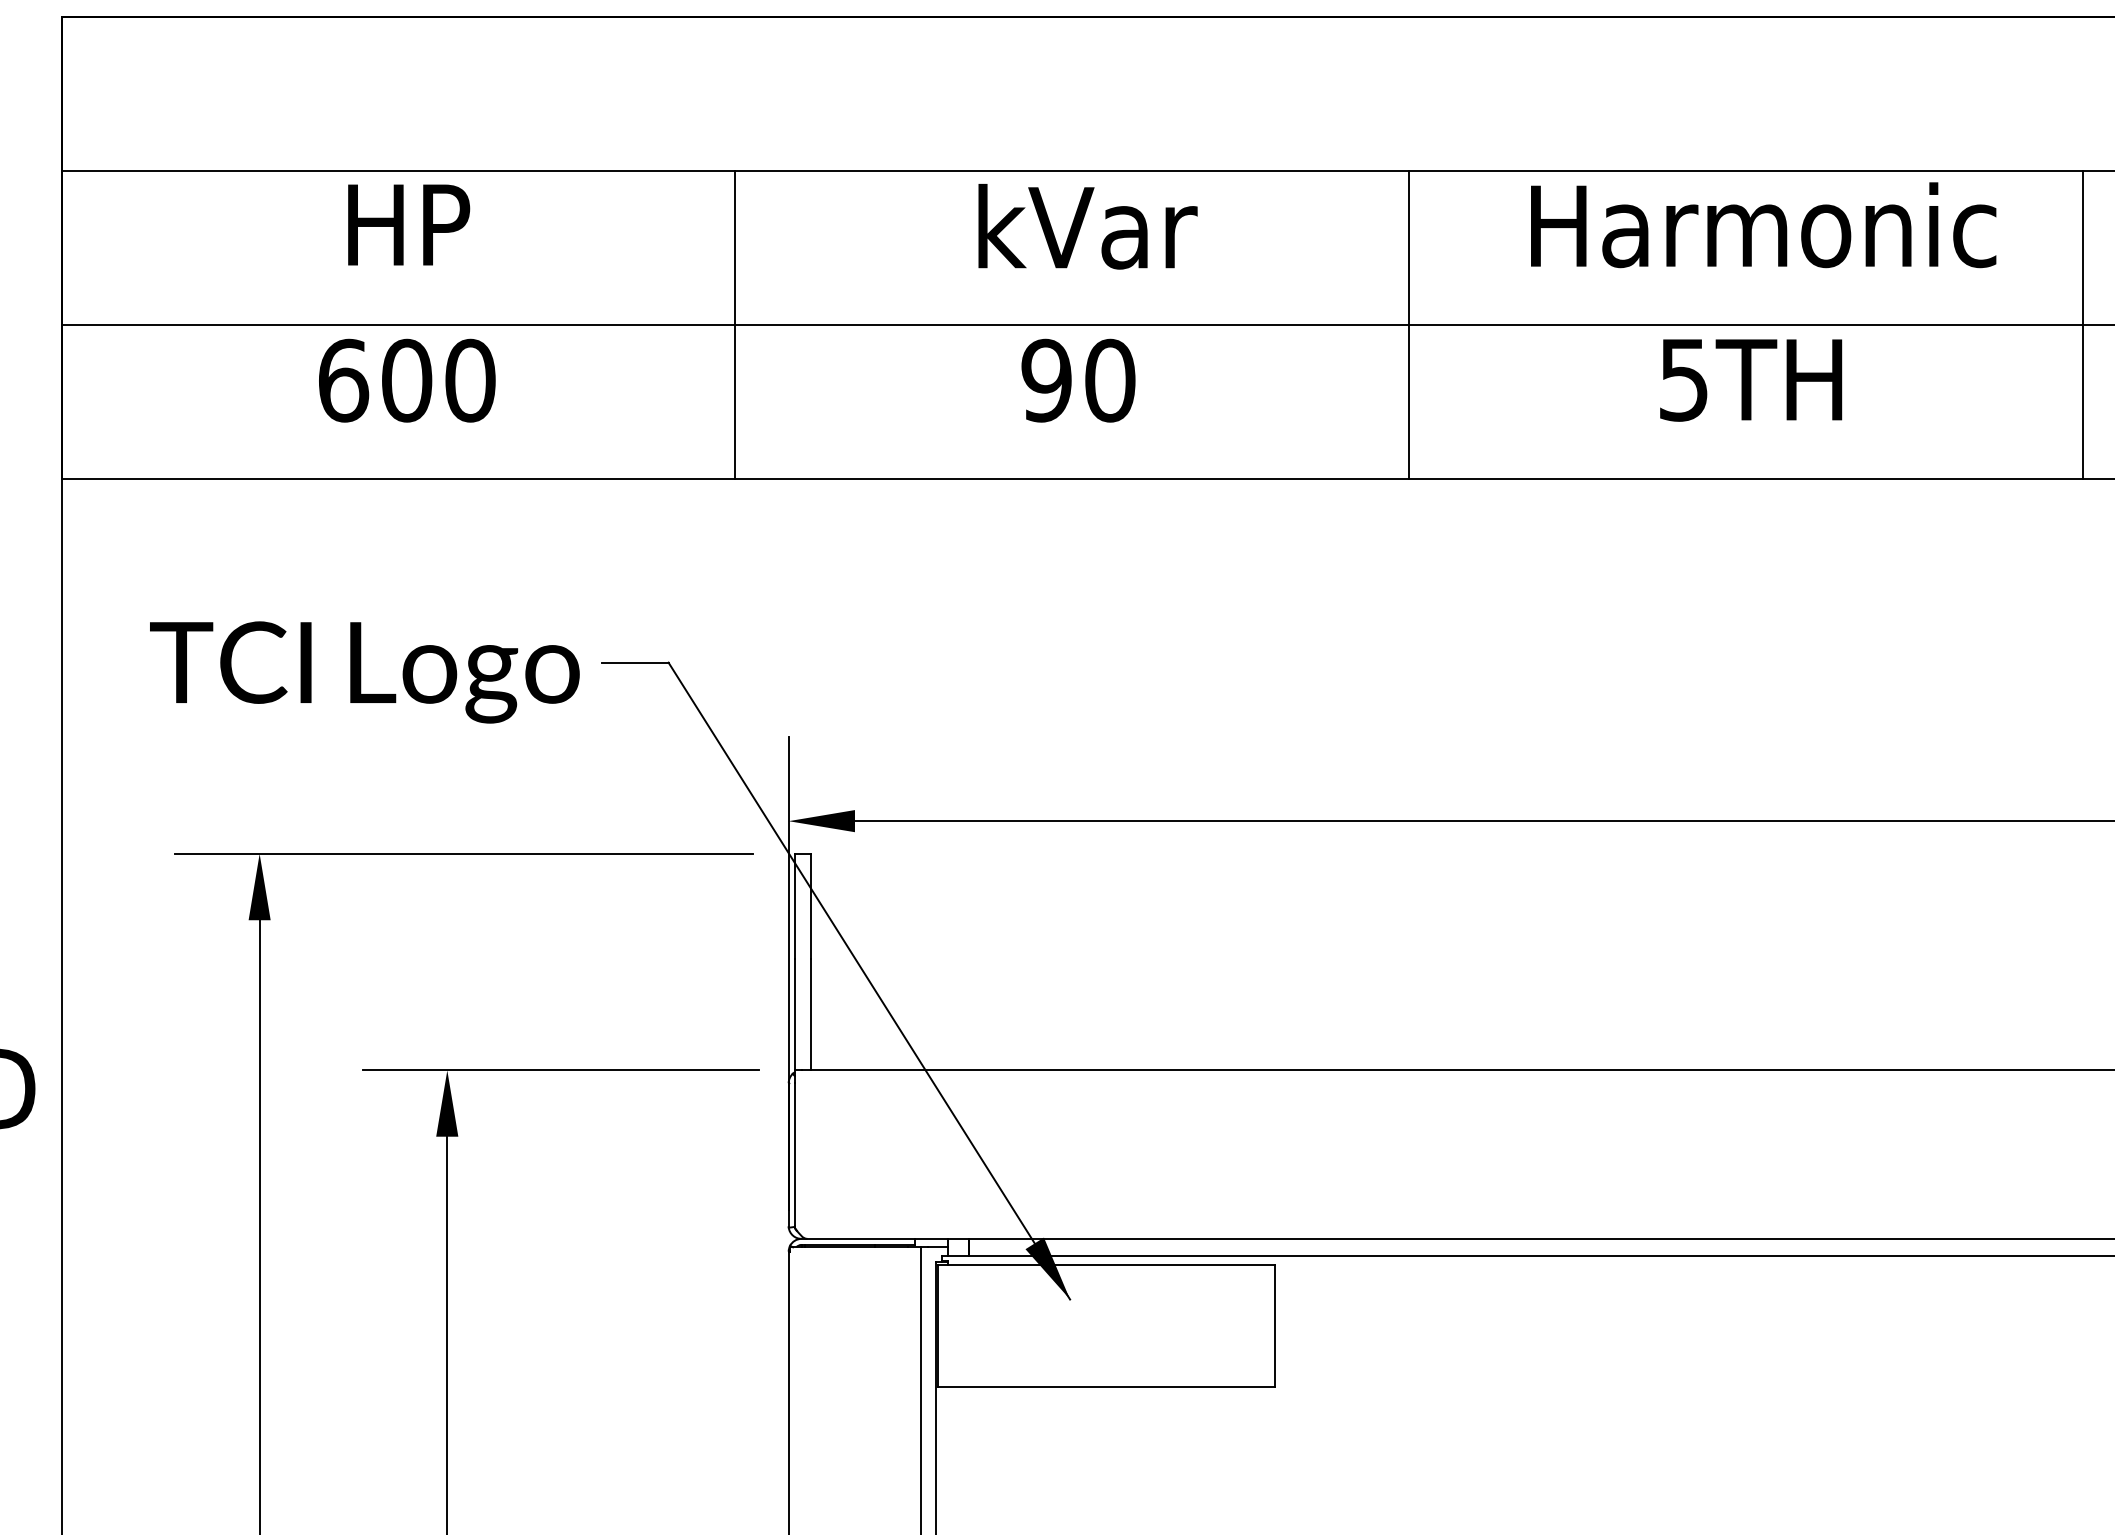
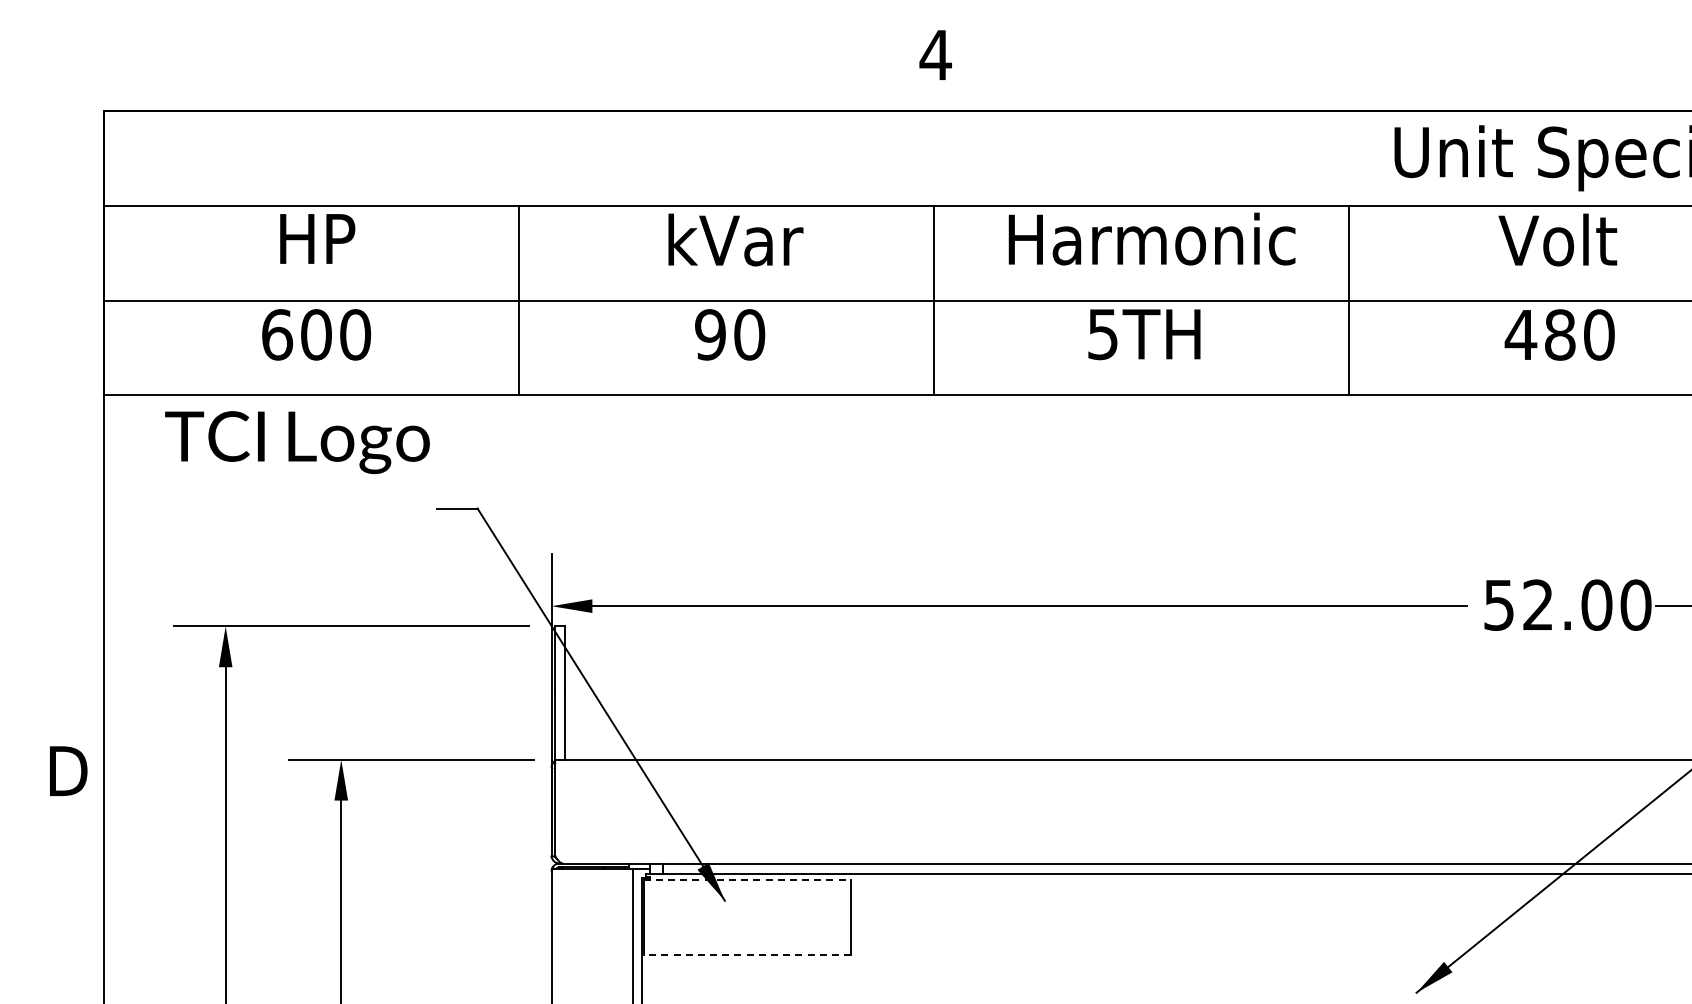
text: (364, 672) -> (297, 442), moved
line: (1106, 1264) -> (747, 879), solid -> dashed
line: (1106, 1386) -> (747, 954), solid -> dashed

